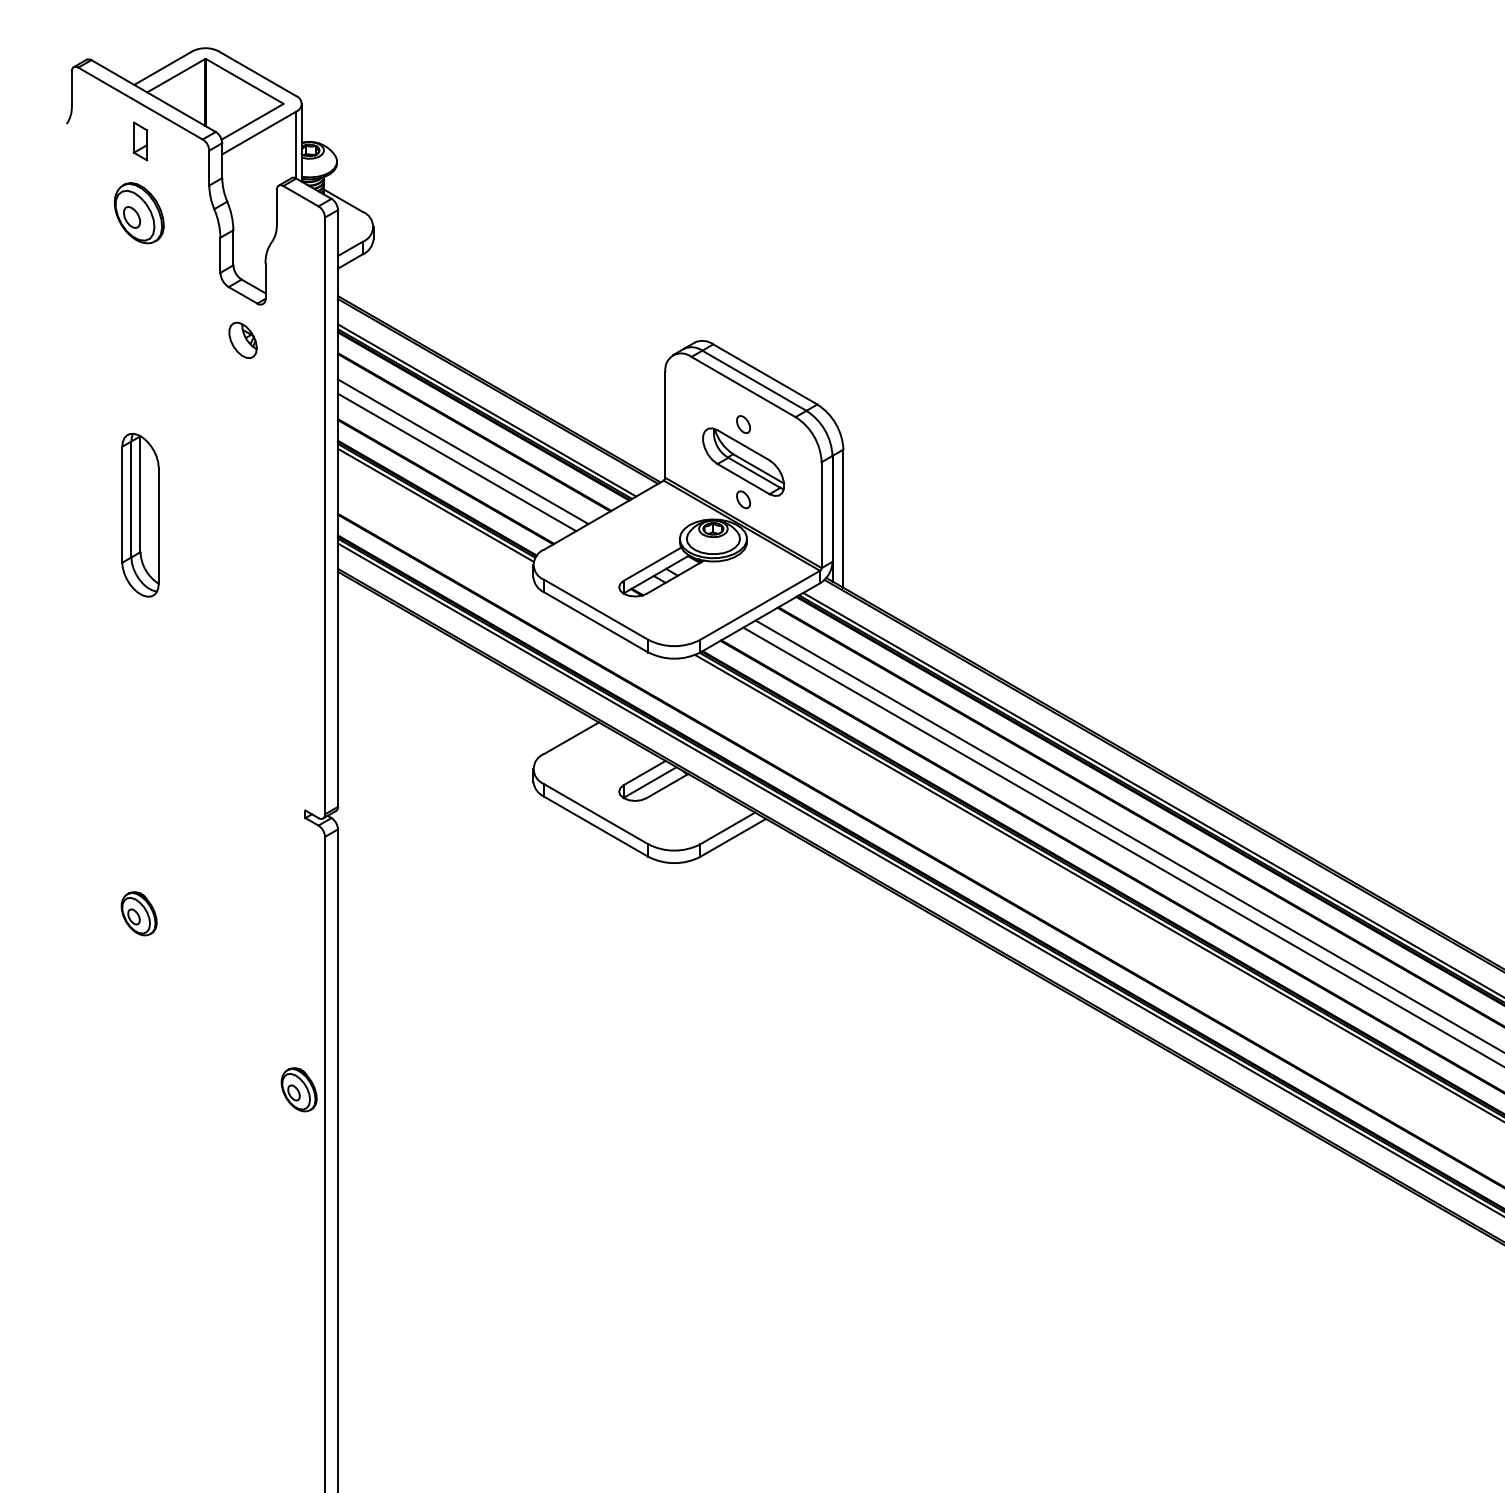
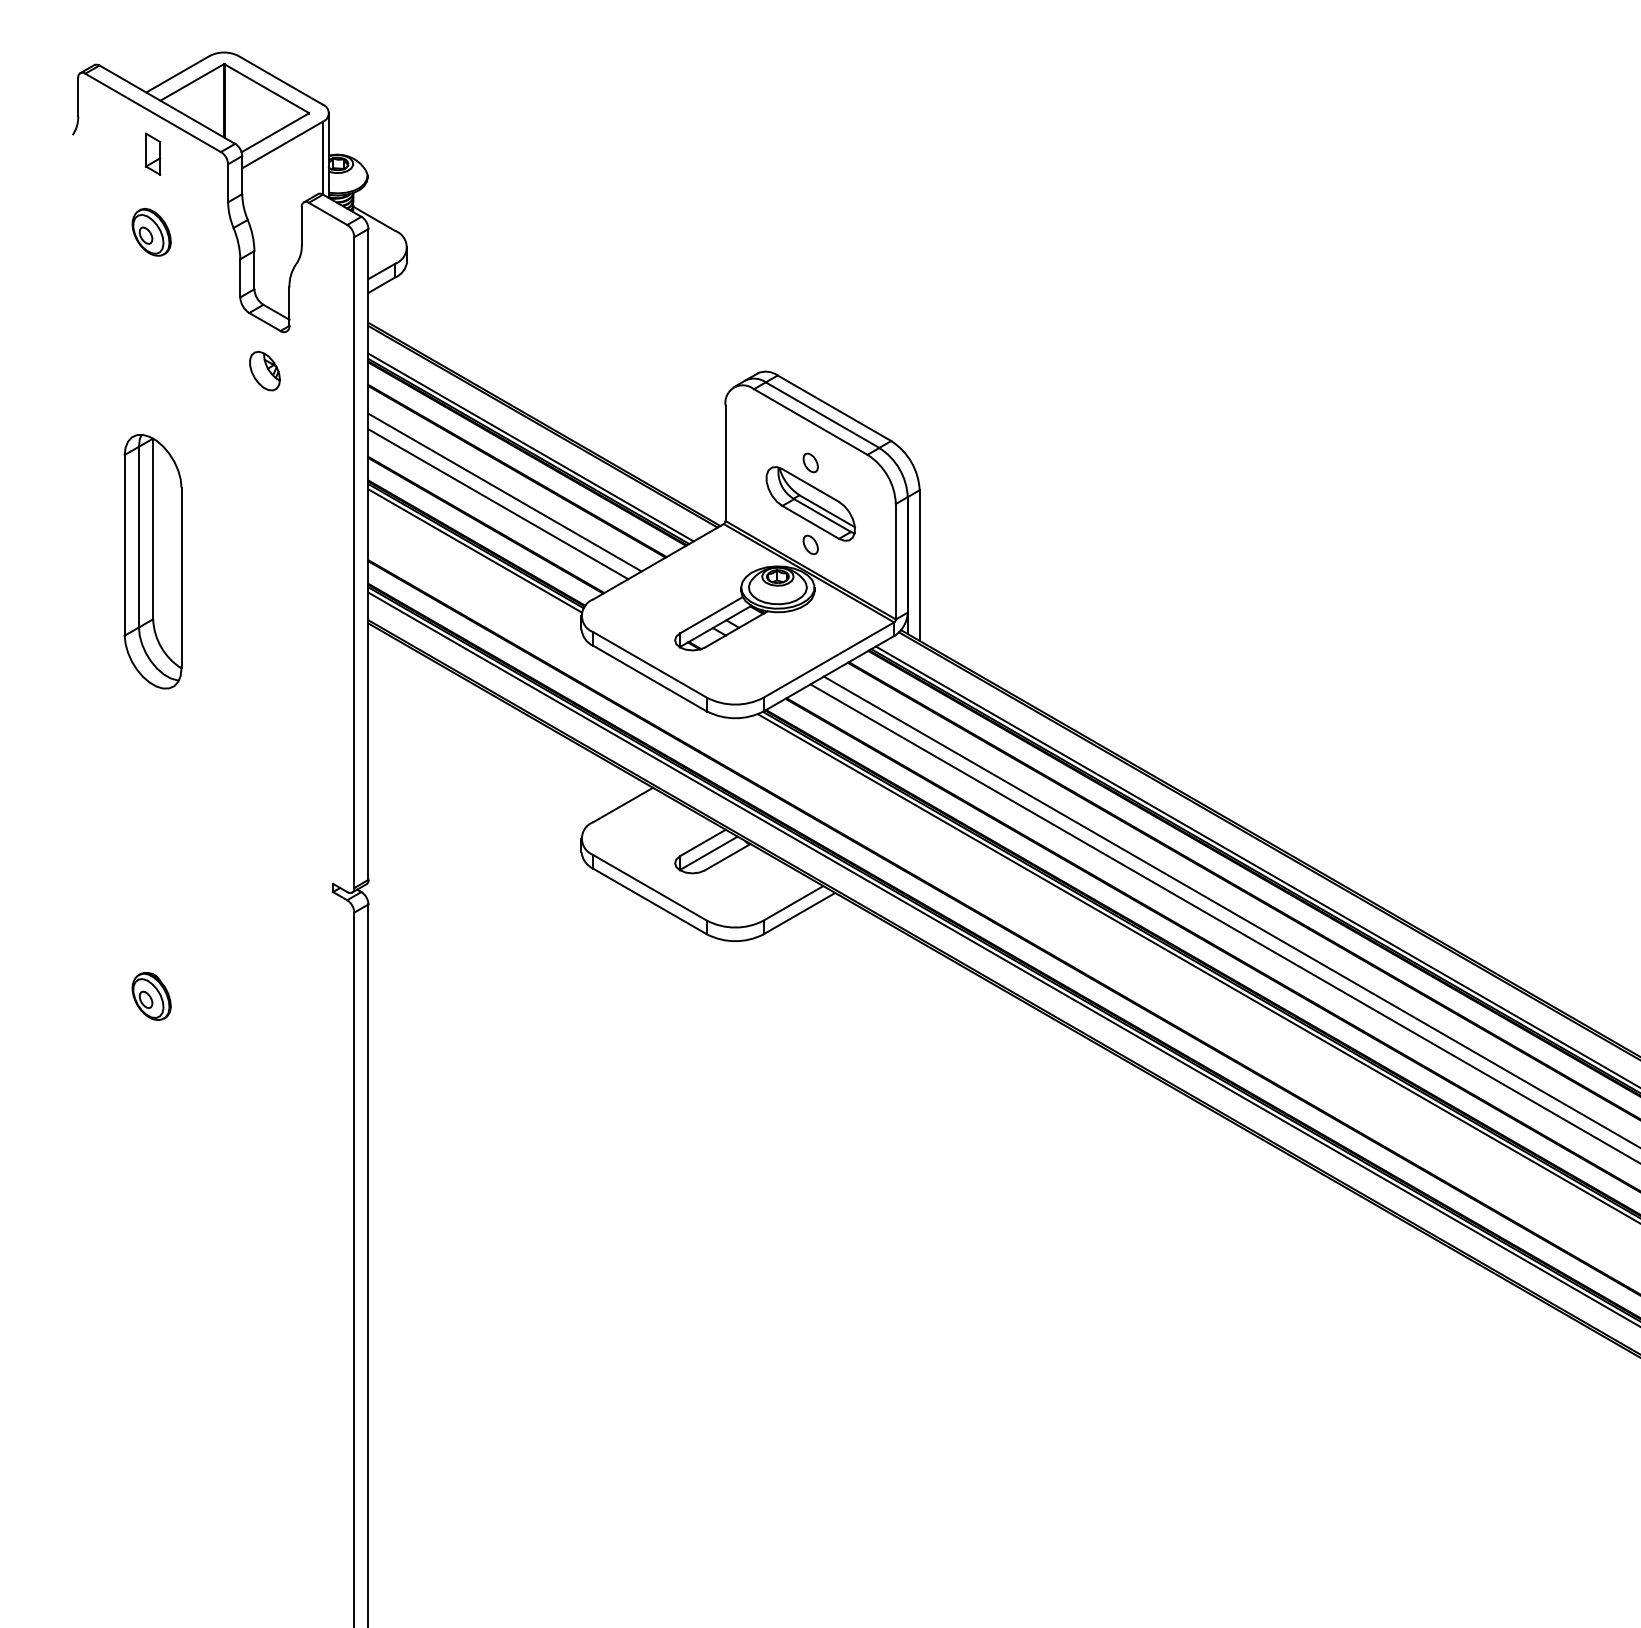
part: (138, 212) -> (150, 231), size x0.71
part: (140, 515) -> (153, 562), size x1.43
part: (298, 1089) -> (325, 1188), removed

